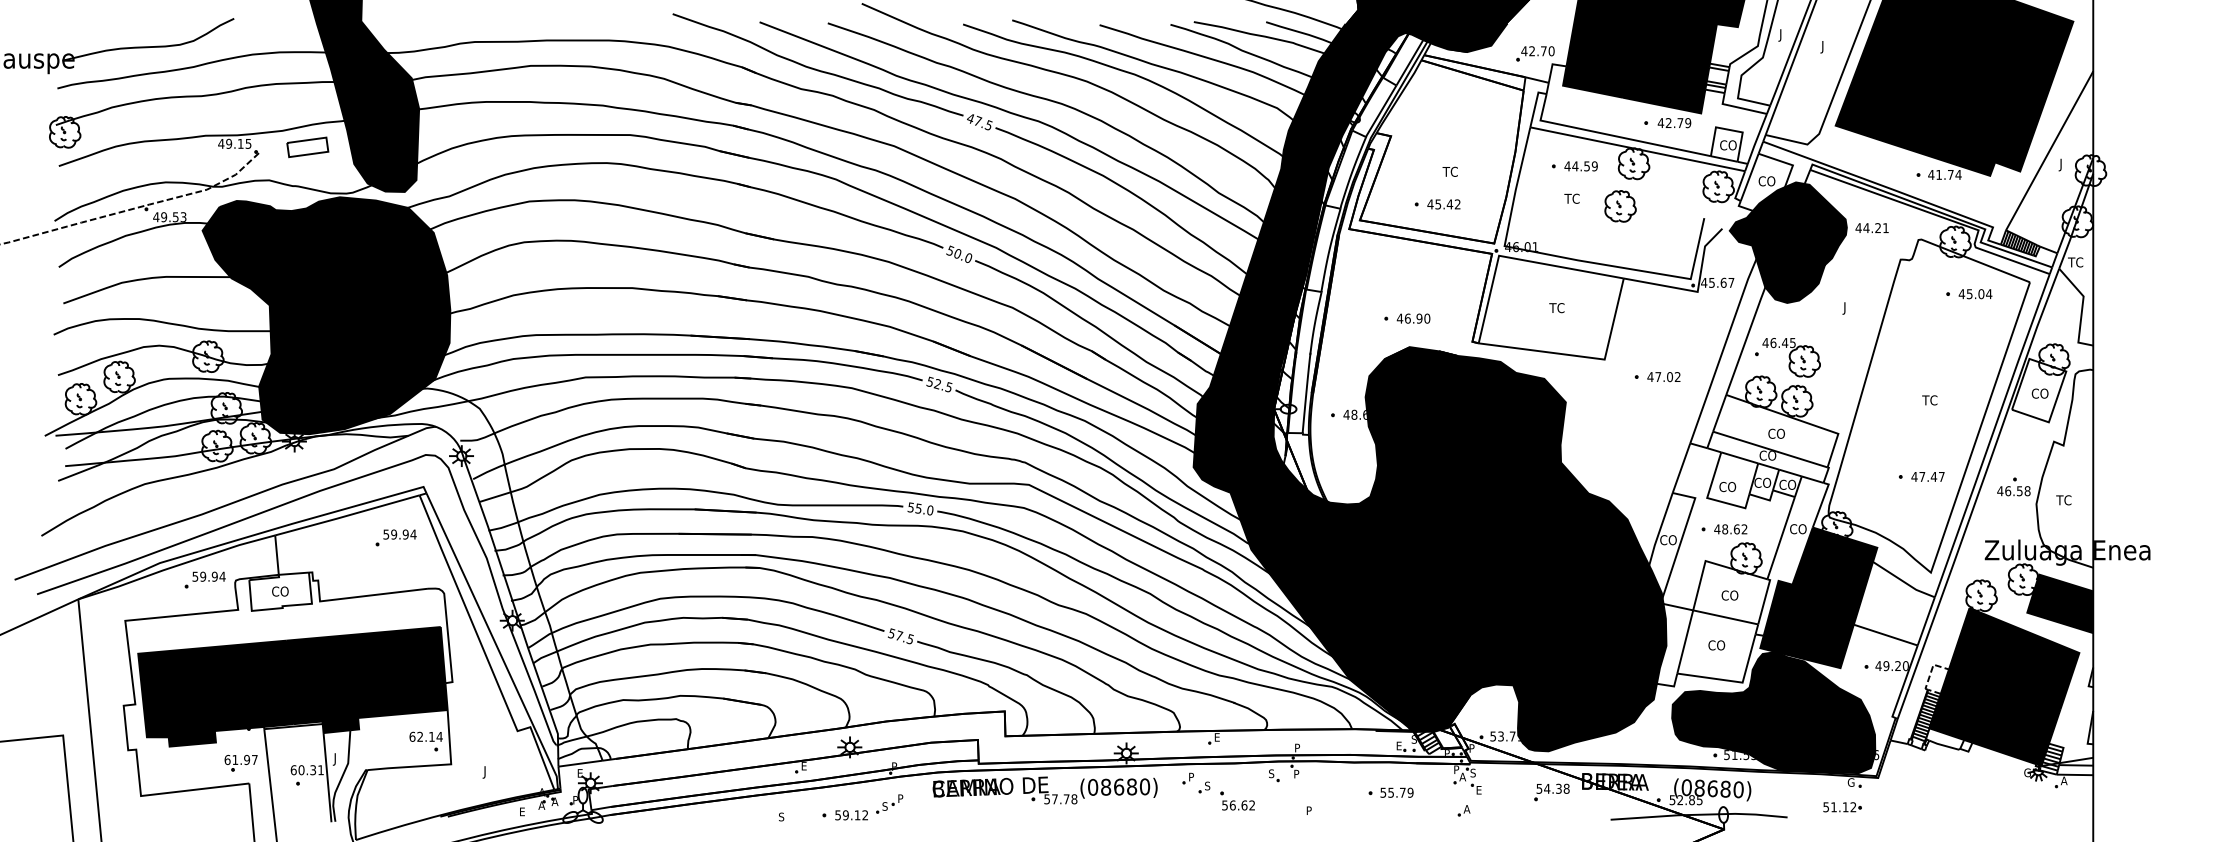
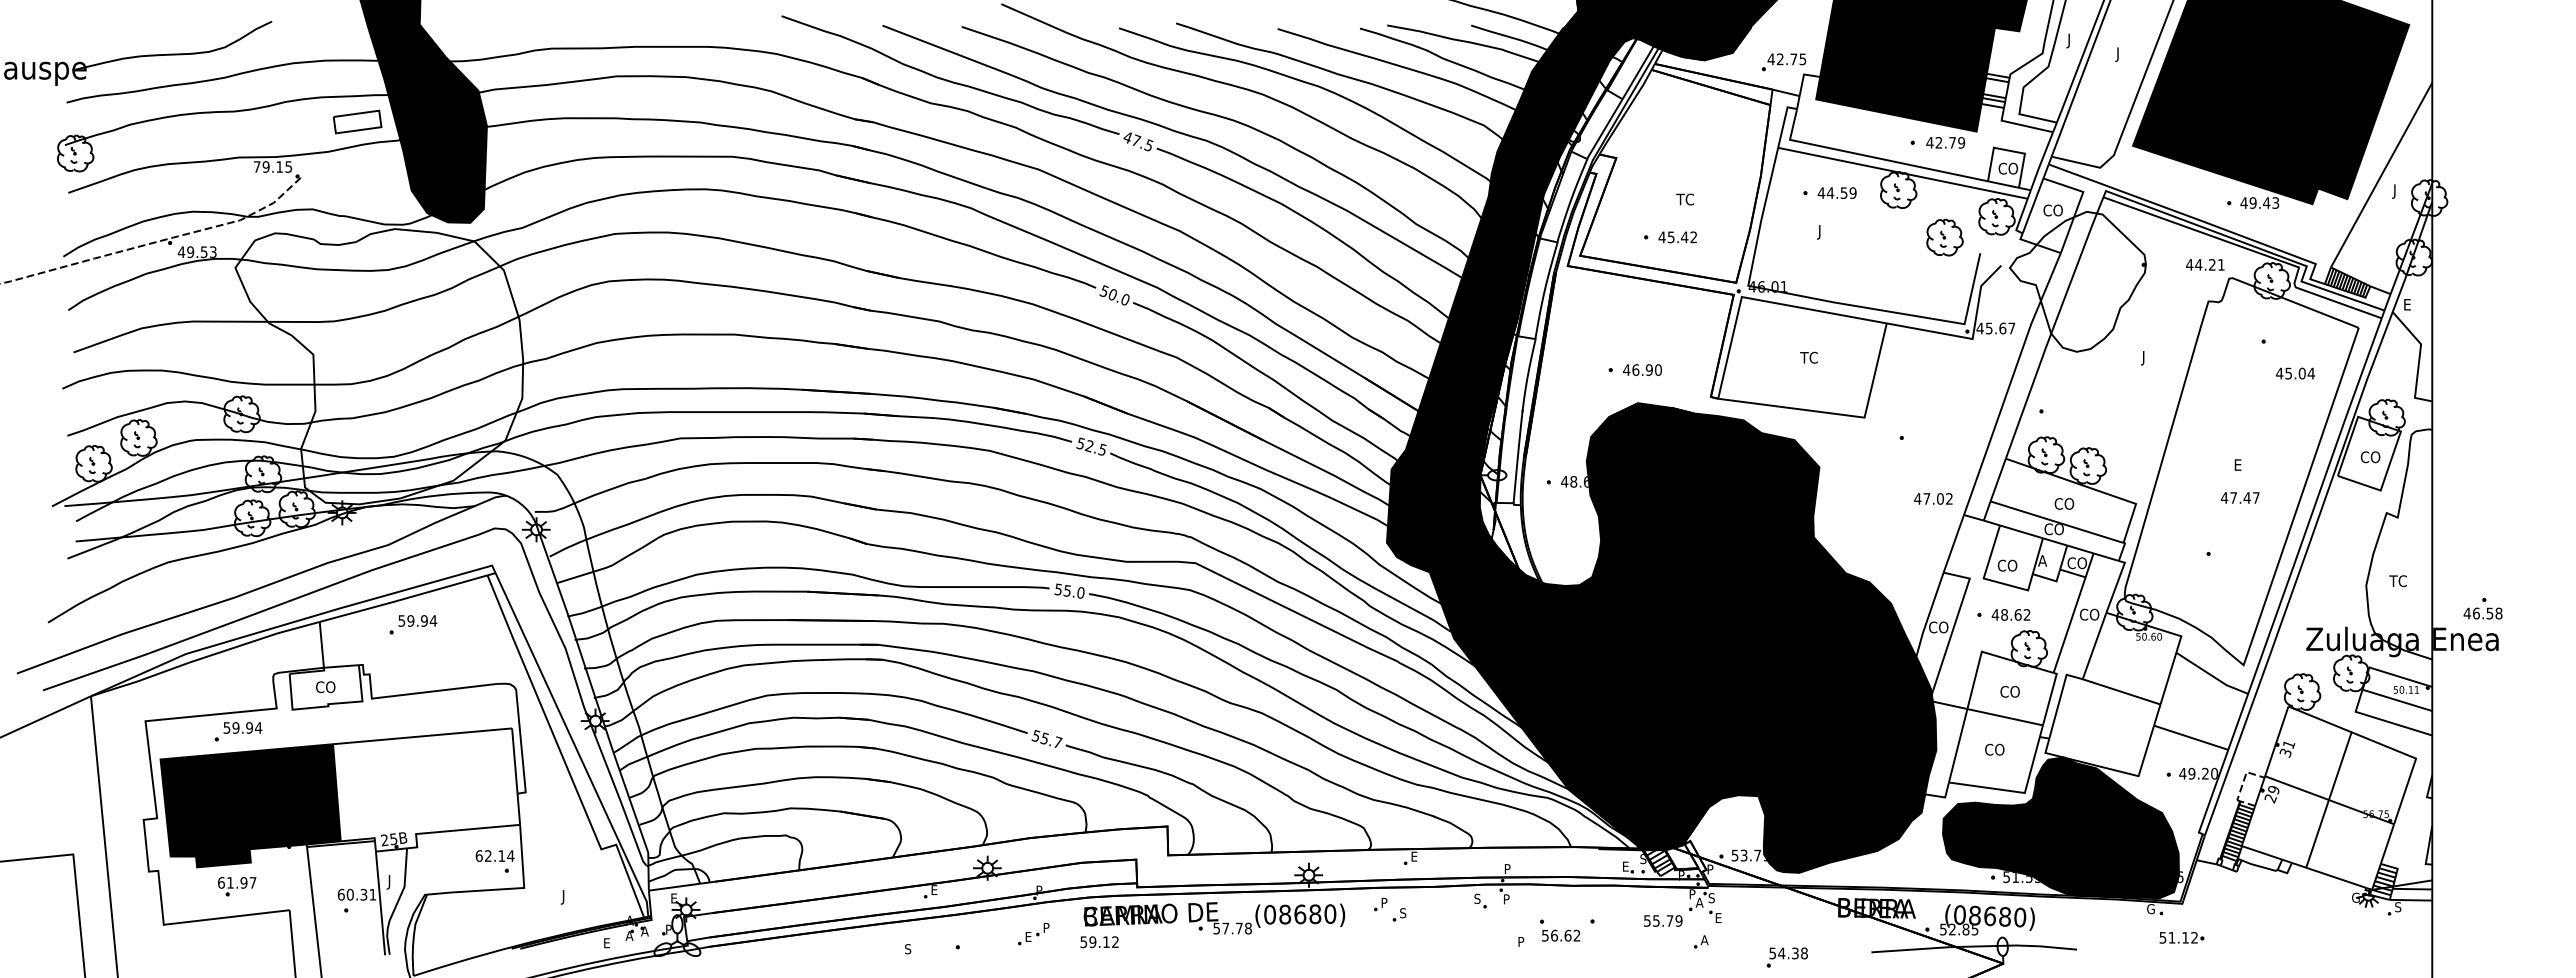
text: (1551, 51) -> (1802, 59), 42.70 -> 42.75
text: (220, 143) -> (256, 166), 49.15 -> 79.15
part: (307, 146) -> (357, 121), moved
text: (1948, 174) -> (2264, 202), 41.74 -> 49.43
text: (1571, 200) -> (1826, 232), TC -> J
part: (1620, 206) -> (1944, 237), moved
text: (1872, 227) -> (2205, 264), moved
fill: (1787, 242) -> (2077, 281), removed
text: (2075, 262) -> (2411, 304), TC -> E
text: (1975, 294) -> (2295, 373), moved
fill: (326, 315) -> (379, 366), removed
part: (1791, 357) -> (2081, 415), removed
text: (1664, 376) -> (1933, 498), moved
text: (1929, 399) -> (2242, 464), TC -> E
text: (1927, 476) -> (2239, 497), moved
text: (1762, 482) -> (2047, 560), CO -> A
part: (2013, 486) -> (2482, 608), moved
part: (396, 537) -> (413, 624), moved
part: (205, 579) -> (238, 731), moved
fill: (1818, 597) -> (2113, 694), removed
fill: (2059, 603) -> (2393, 701), removed
text: (904, 637) -> (1051, 740), 57.5 -> 55.7
fill: (367, 679) -> (426, 789), removed
fill: (2003, 686) -> (2328, 797), removed
part: (241, 763) -> (237, 886), moved
text: (2064, 781) -> (2398, 907), A -> S
text: (1397, 792) -> (1663, 920), moved
part: (1551, 792) -> (1786, 957), moved
part: (1238, 800) -> (1560, 930), moved
text: (885, 806) -> (1028, 936), S -> E
part: (1842, 806) -> (2181, 937), moved
text: (851, 815) -> (1099, 942), moved

